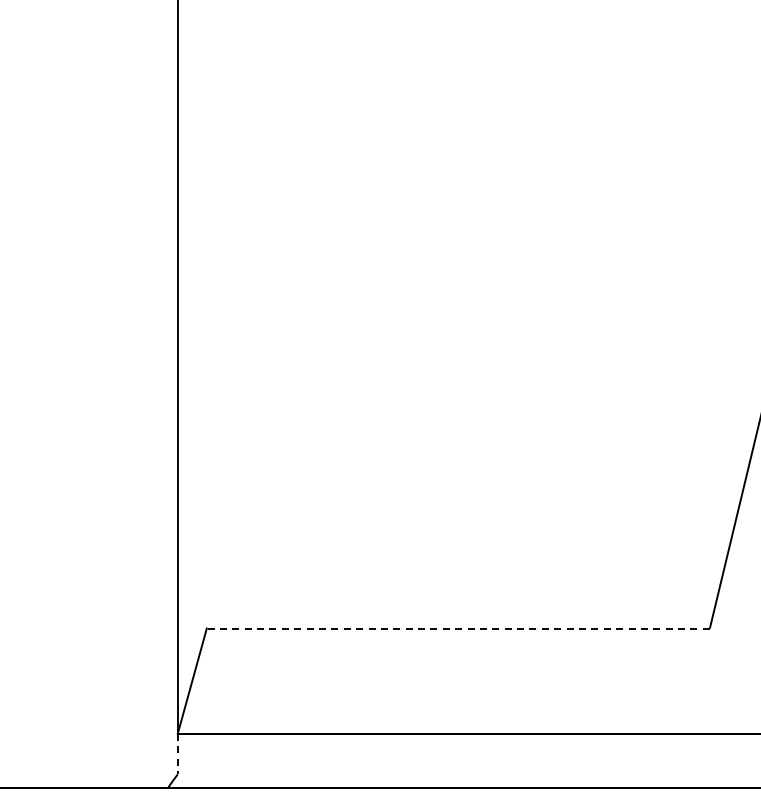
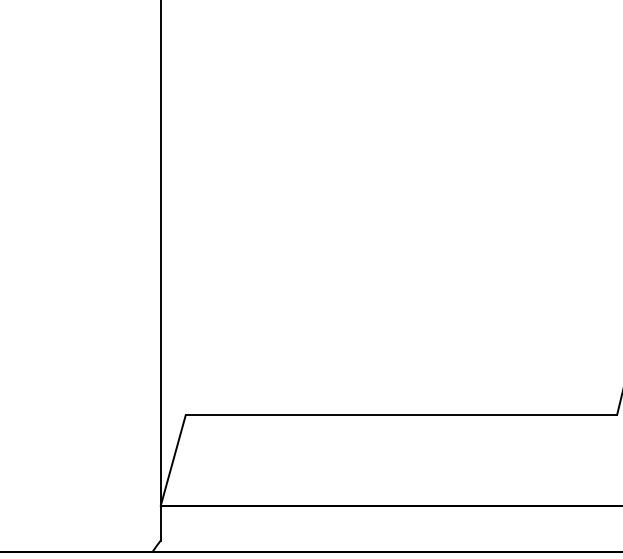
line: (458, 628) -> (401, 415), dashed -> solid
line: (177, 754) -> (160, 523), dashed -> solid

